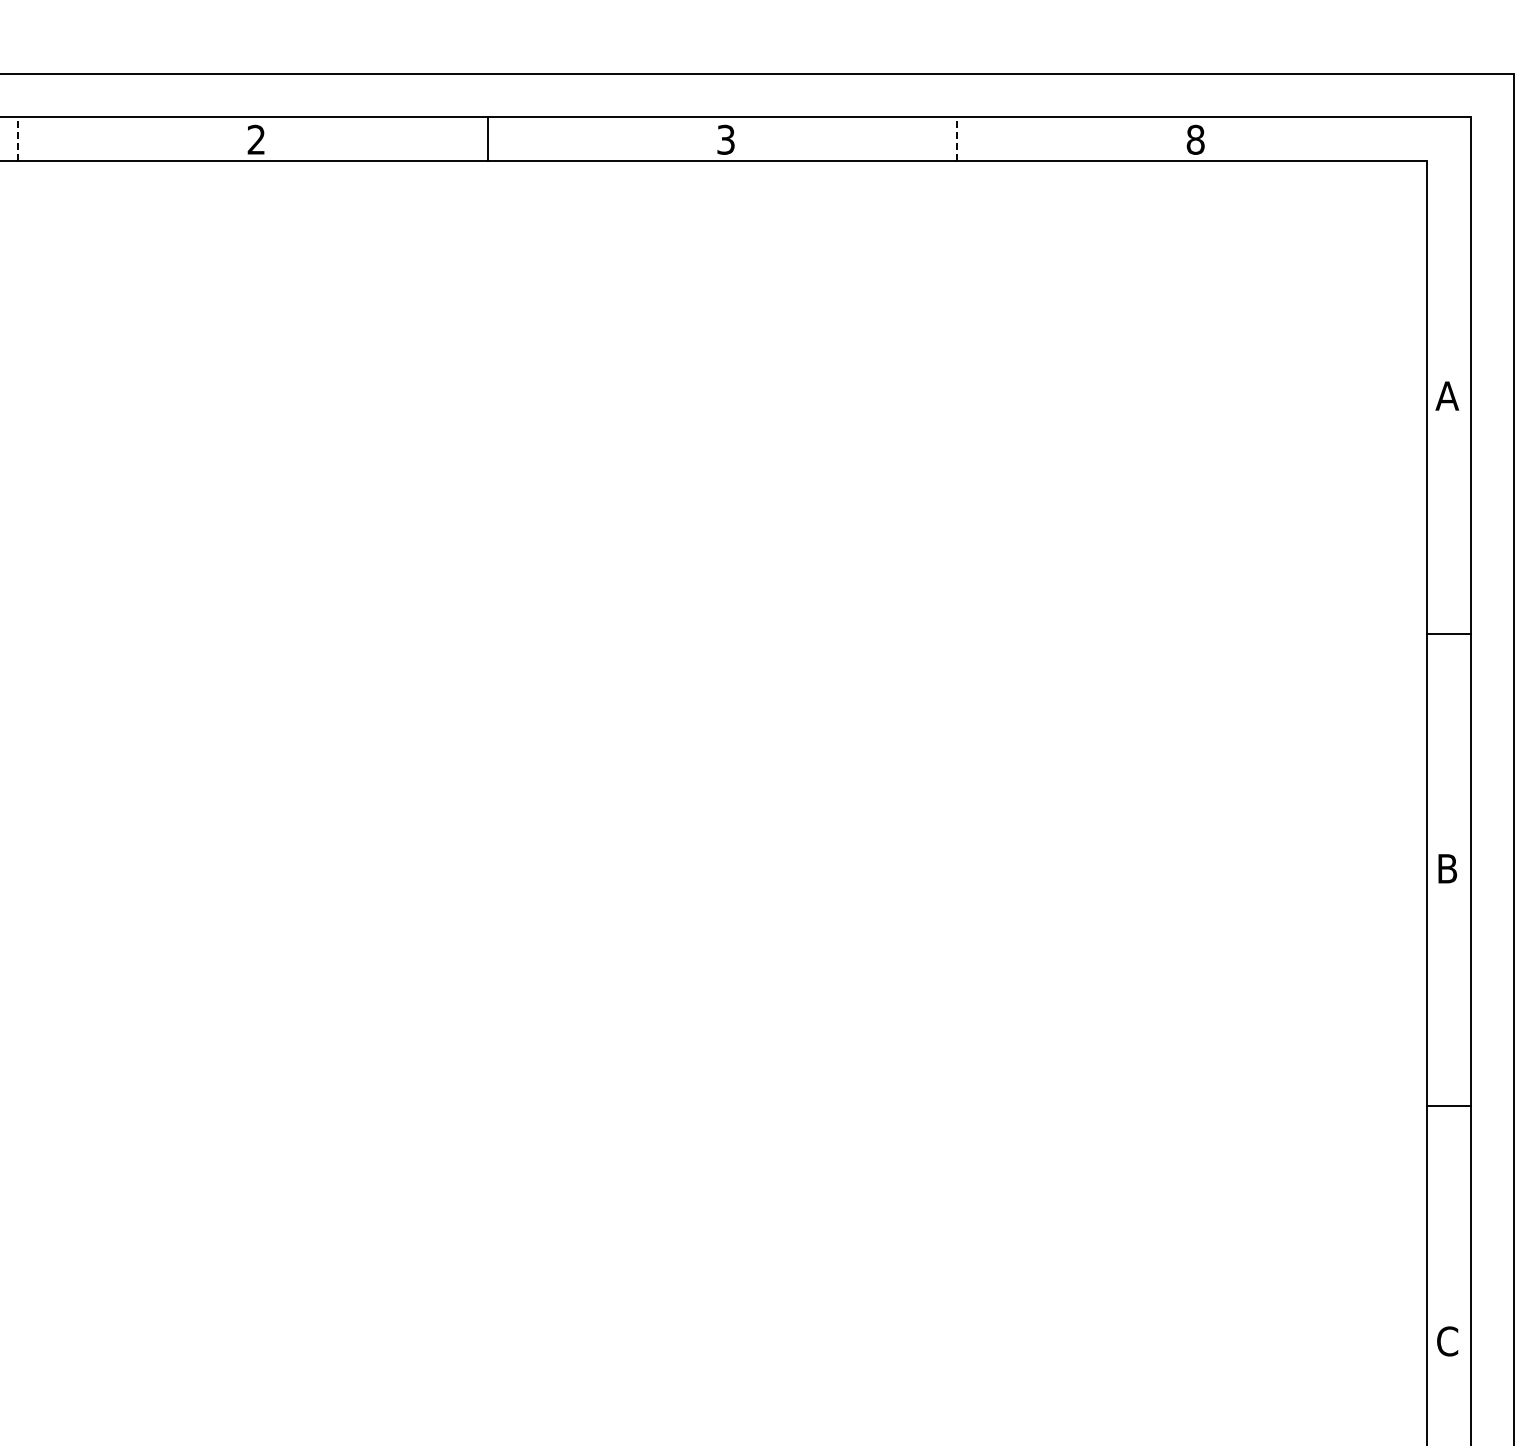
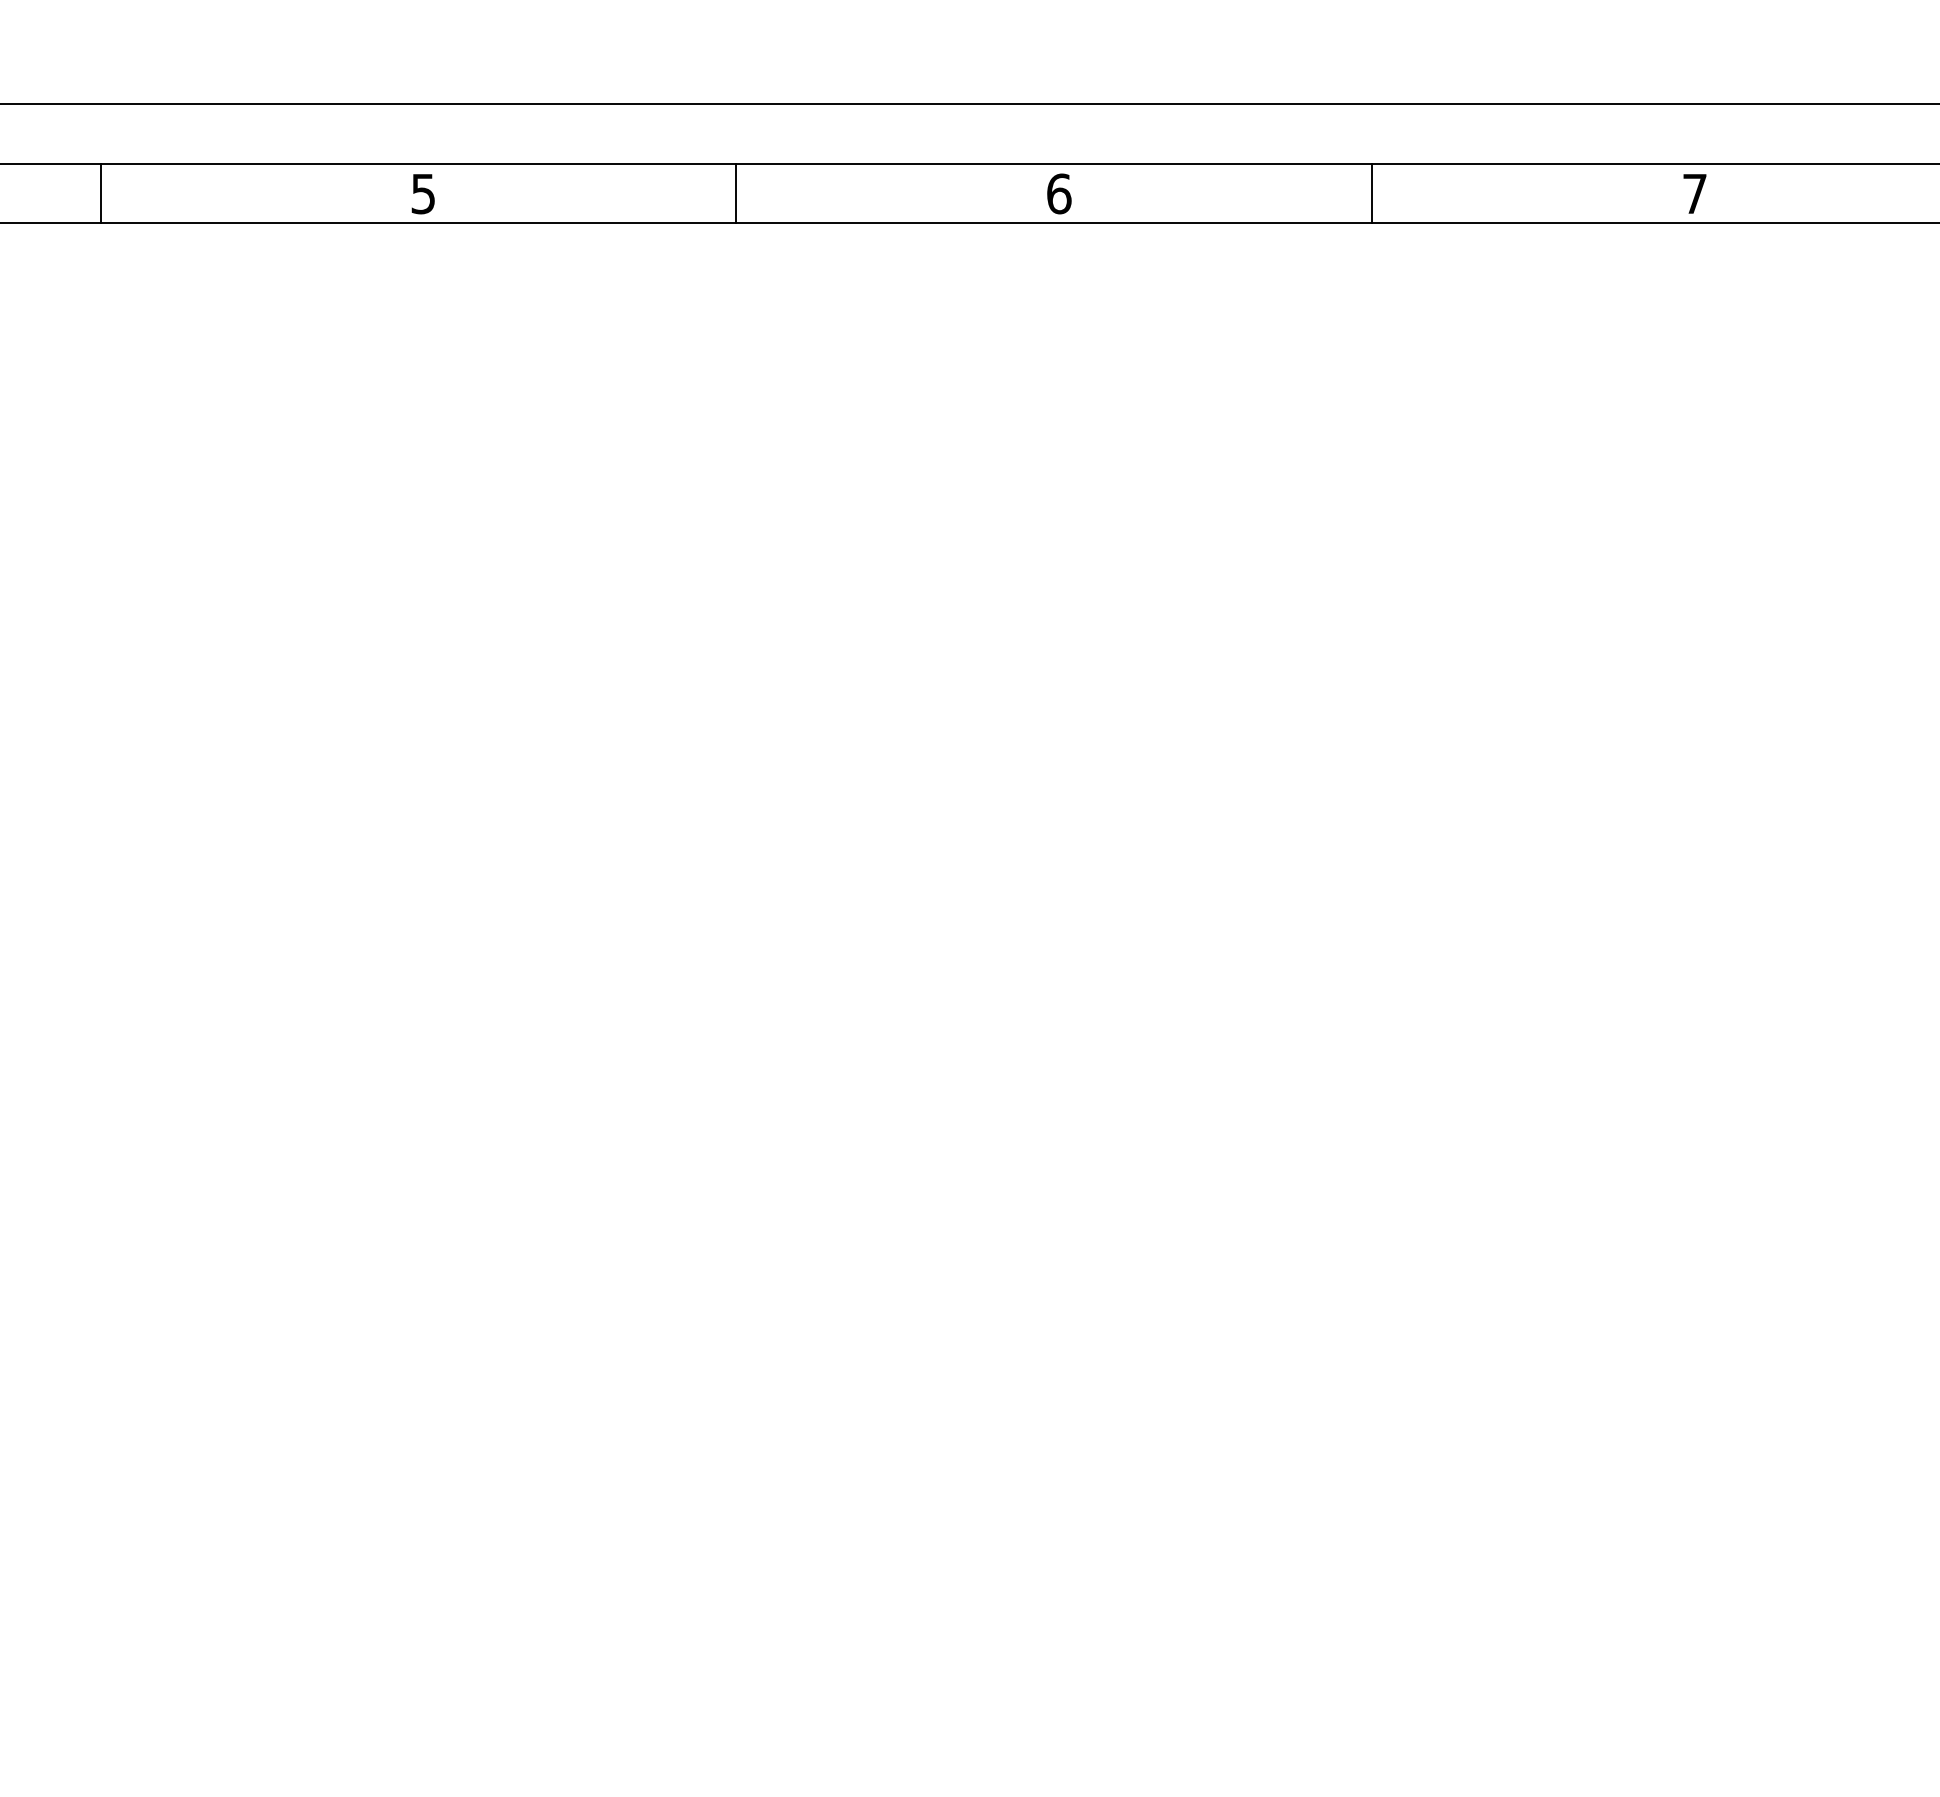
line: (18, 139) -> (101, 193), dashed -> solid
text: (255, 139) -> (422, 193), 2 -> 5
text: (726, 139) -> (1059, 193), 3 -> 6
line: (957, 139) -> (1372, 193), dashed -> solid
text: (1195, 139) -> (1694, 193), 8 -> 7

